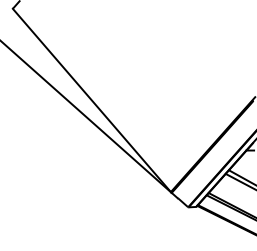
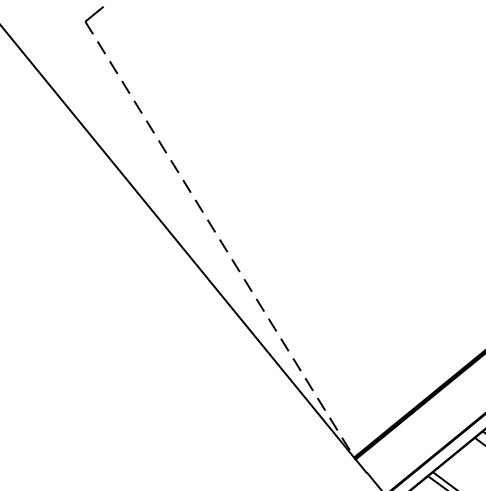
line: (91, 100) -> (218, 239), solid -> dashed

